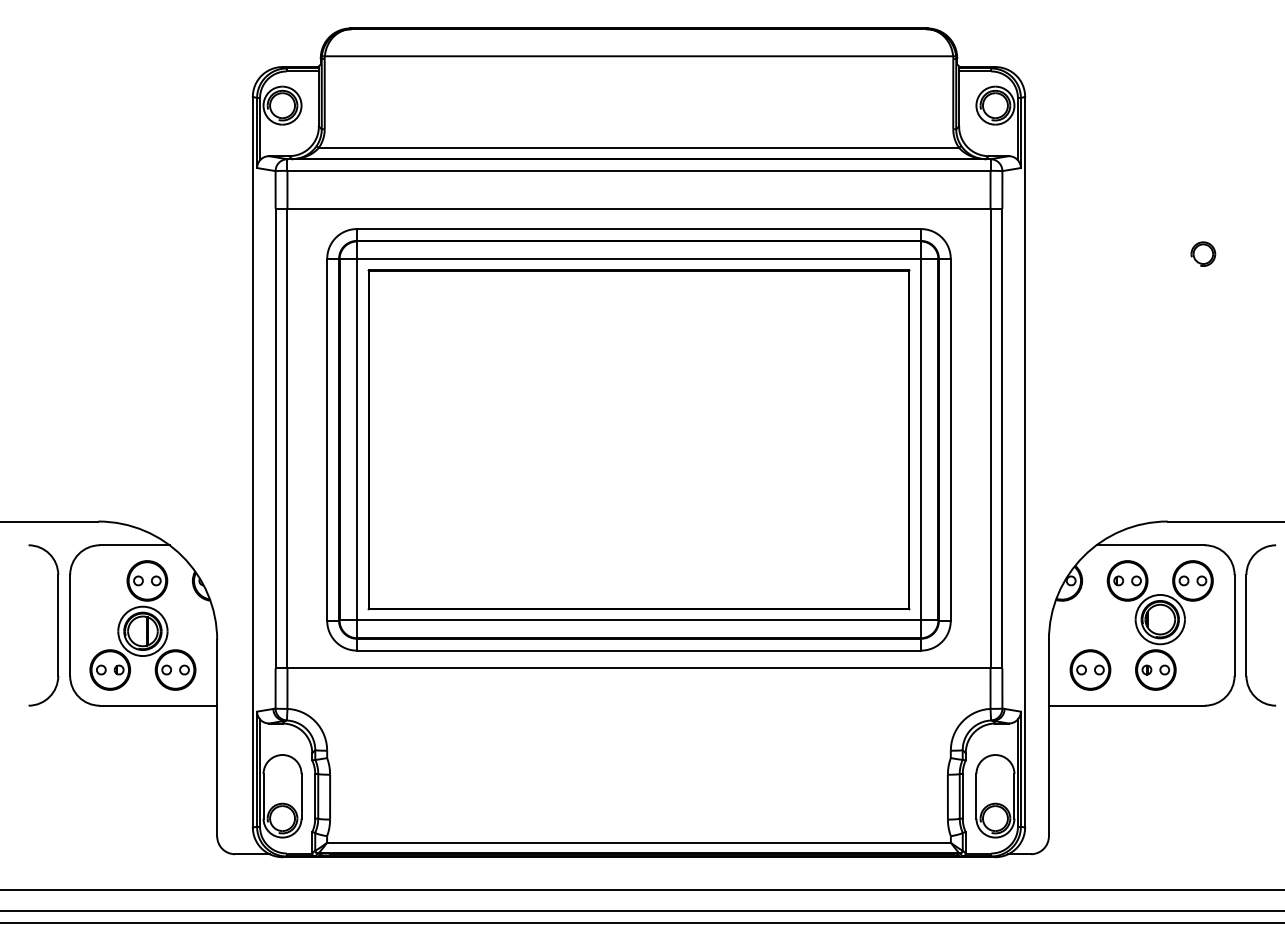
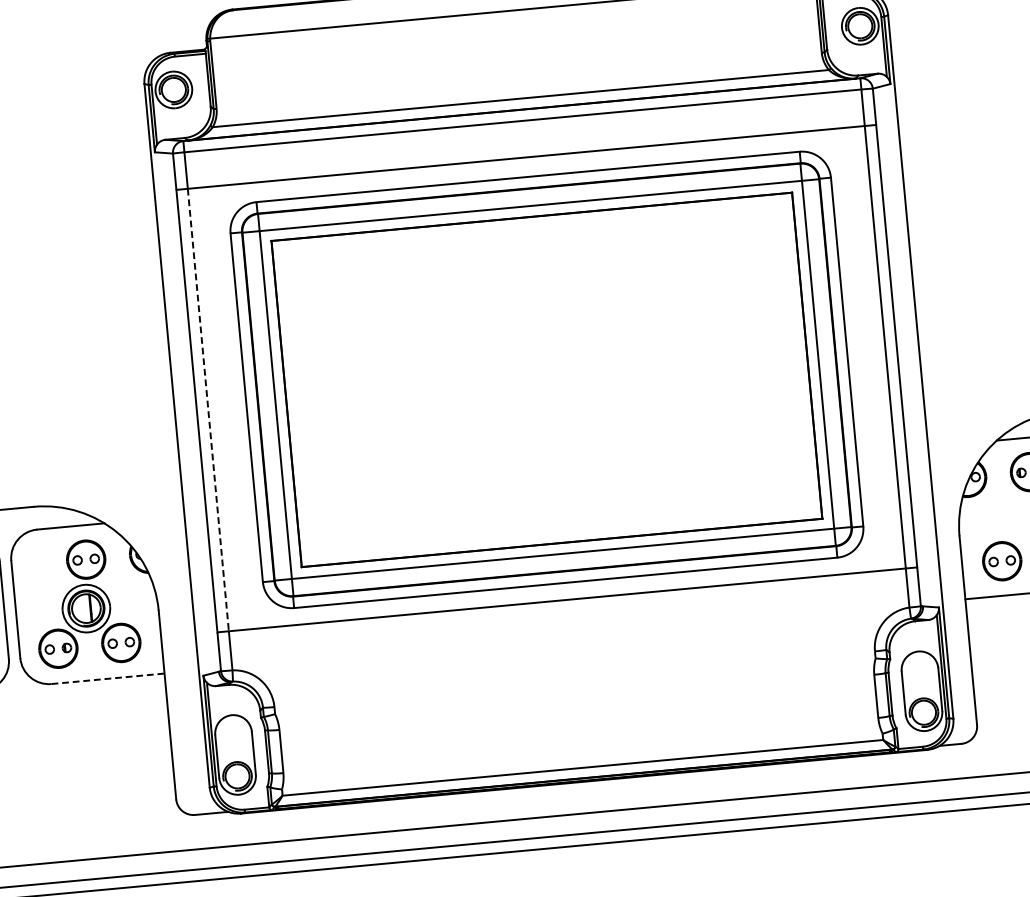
line: (287, 438) -> (208, 410), solid -> dashed
line: (158, 705) -> (108, 678), solid -> dashed

